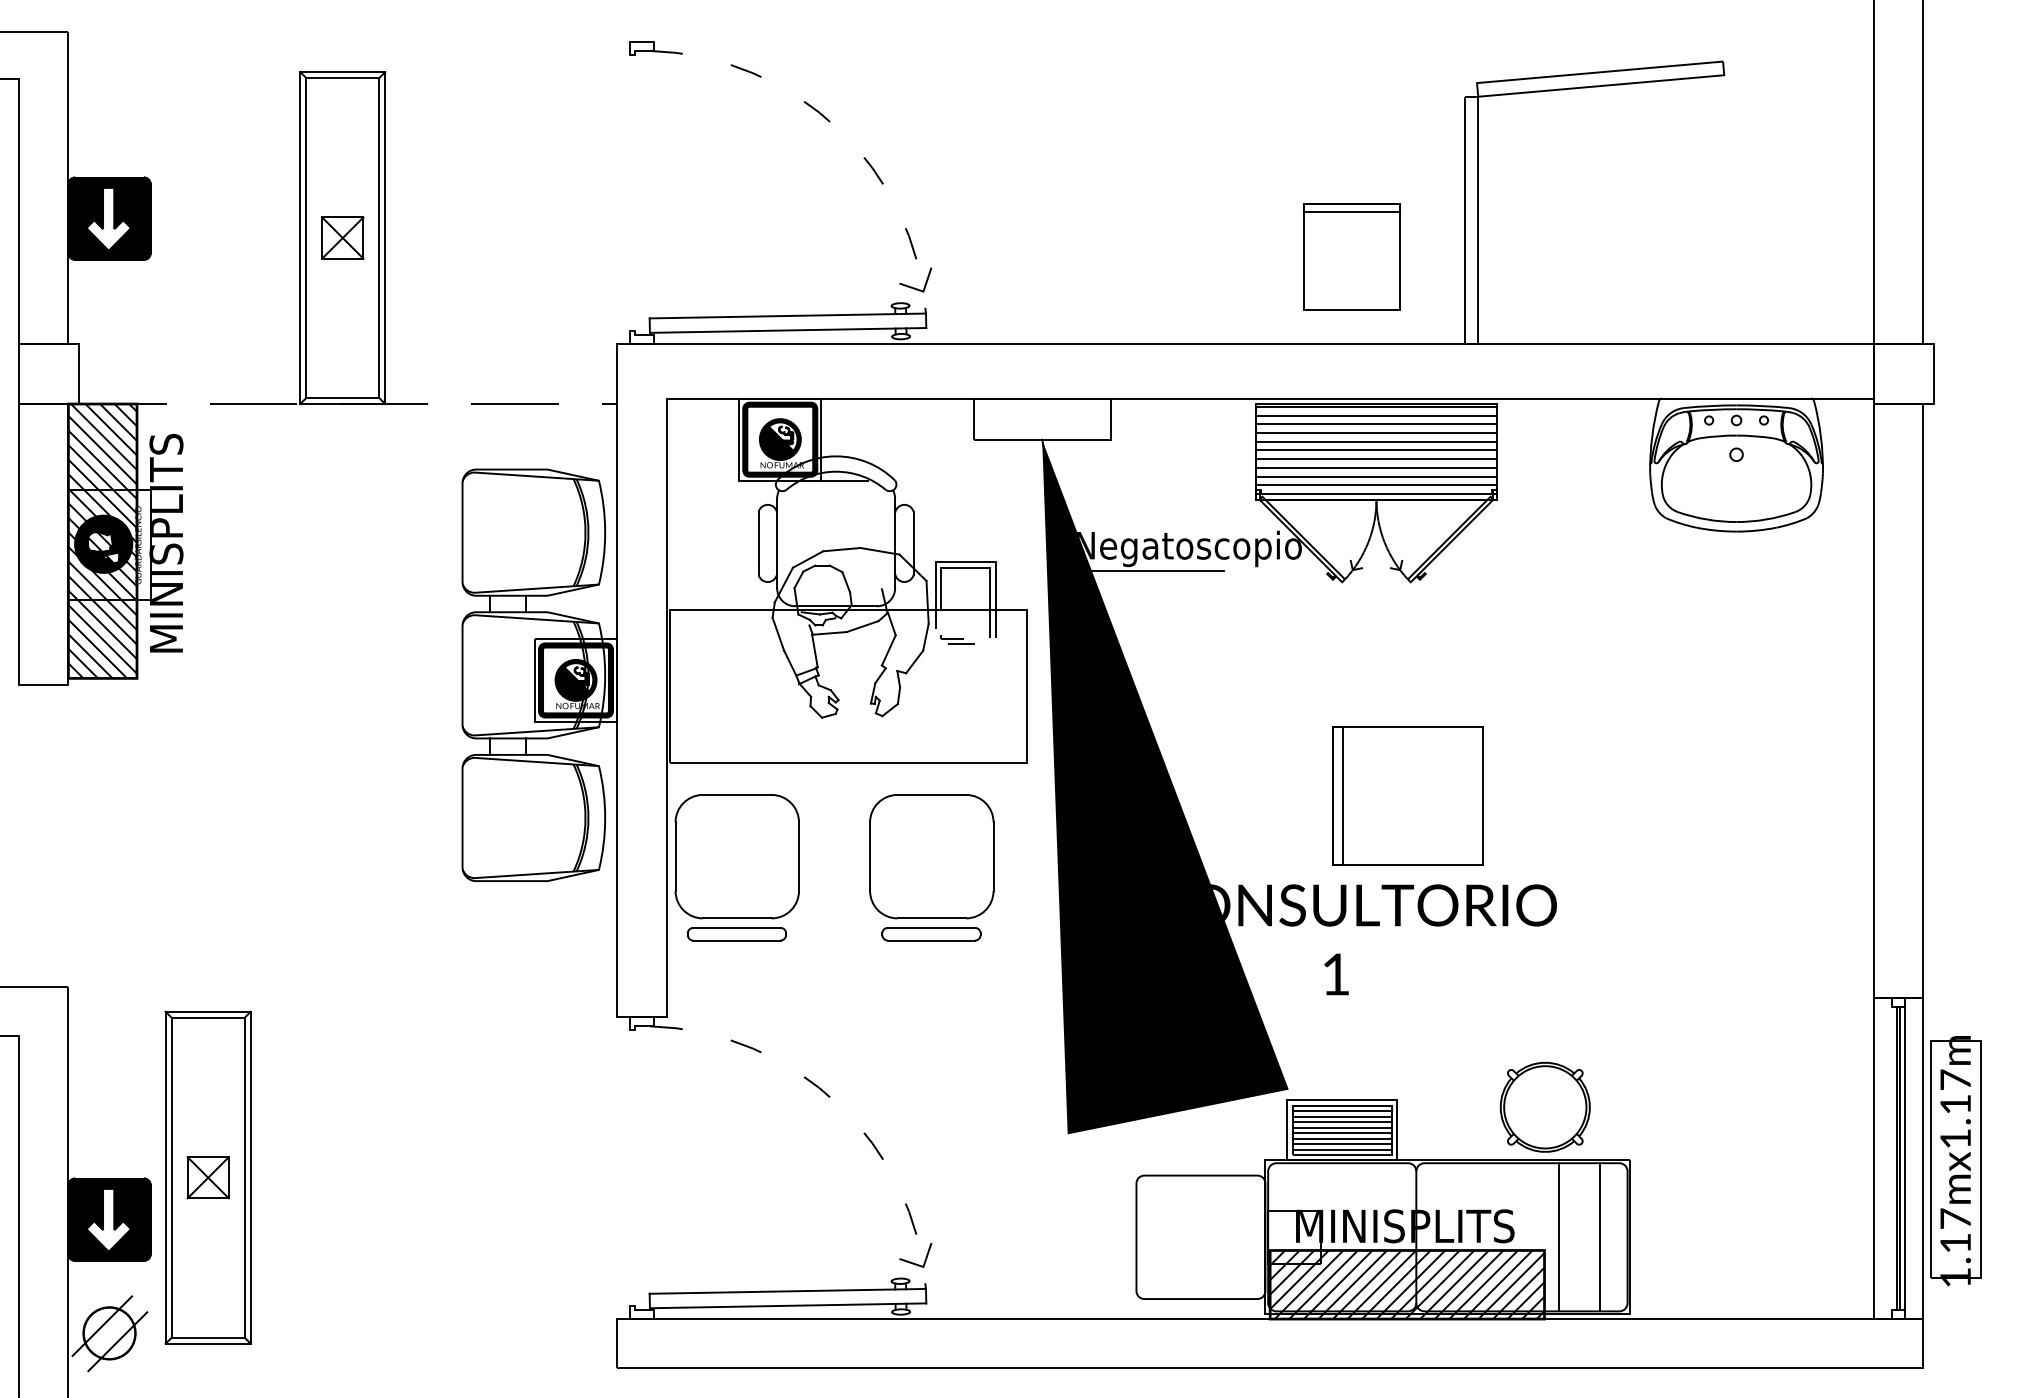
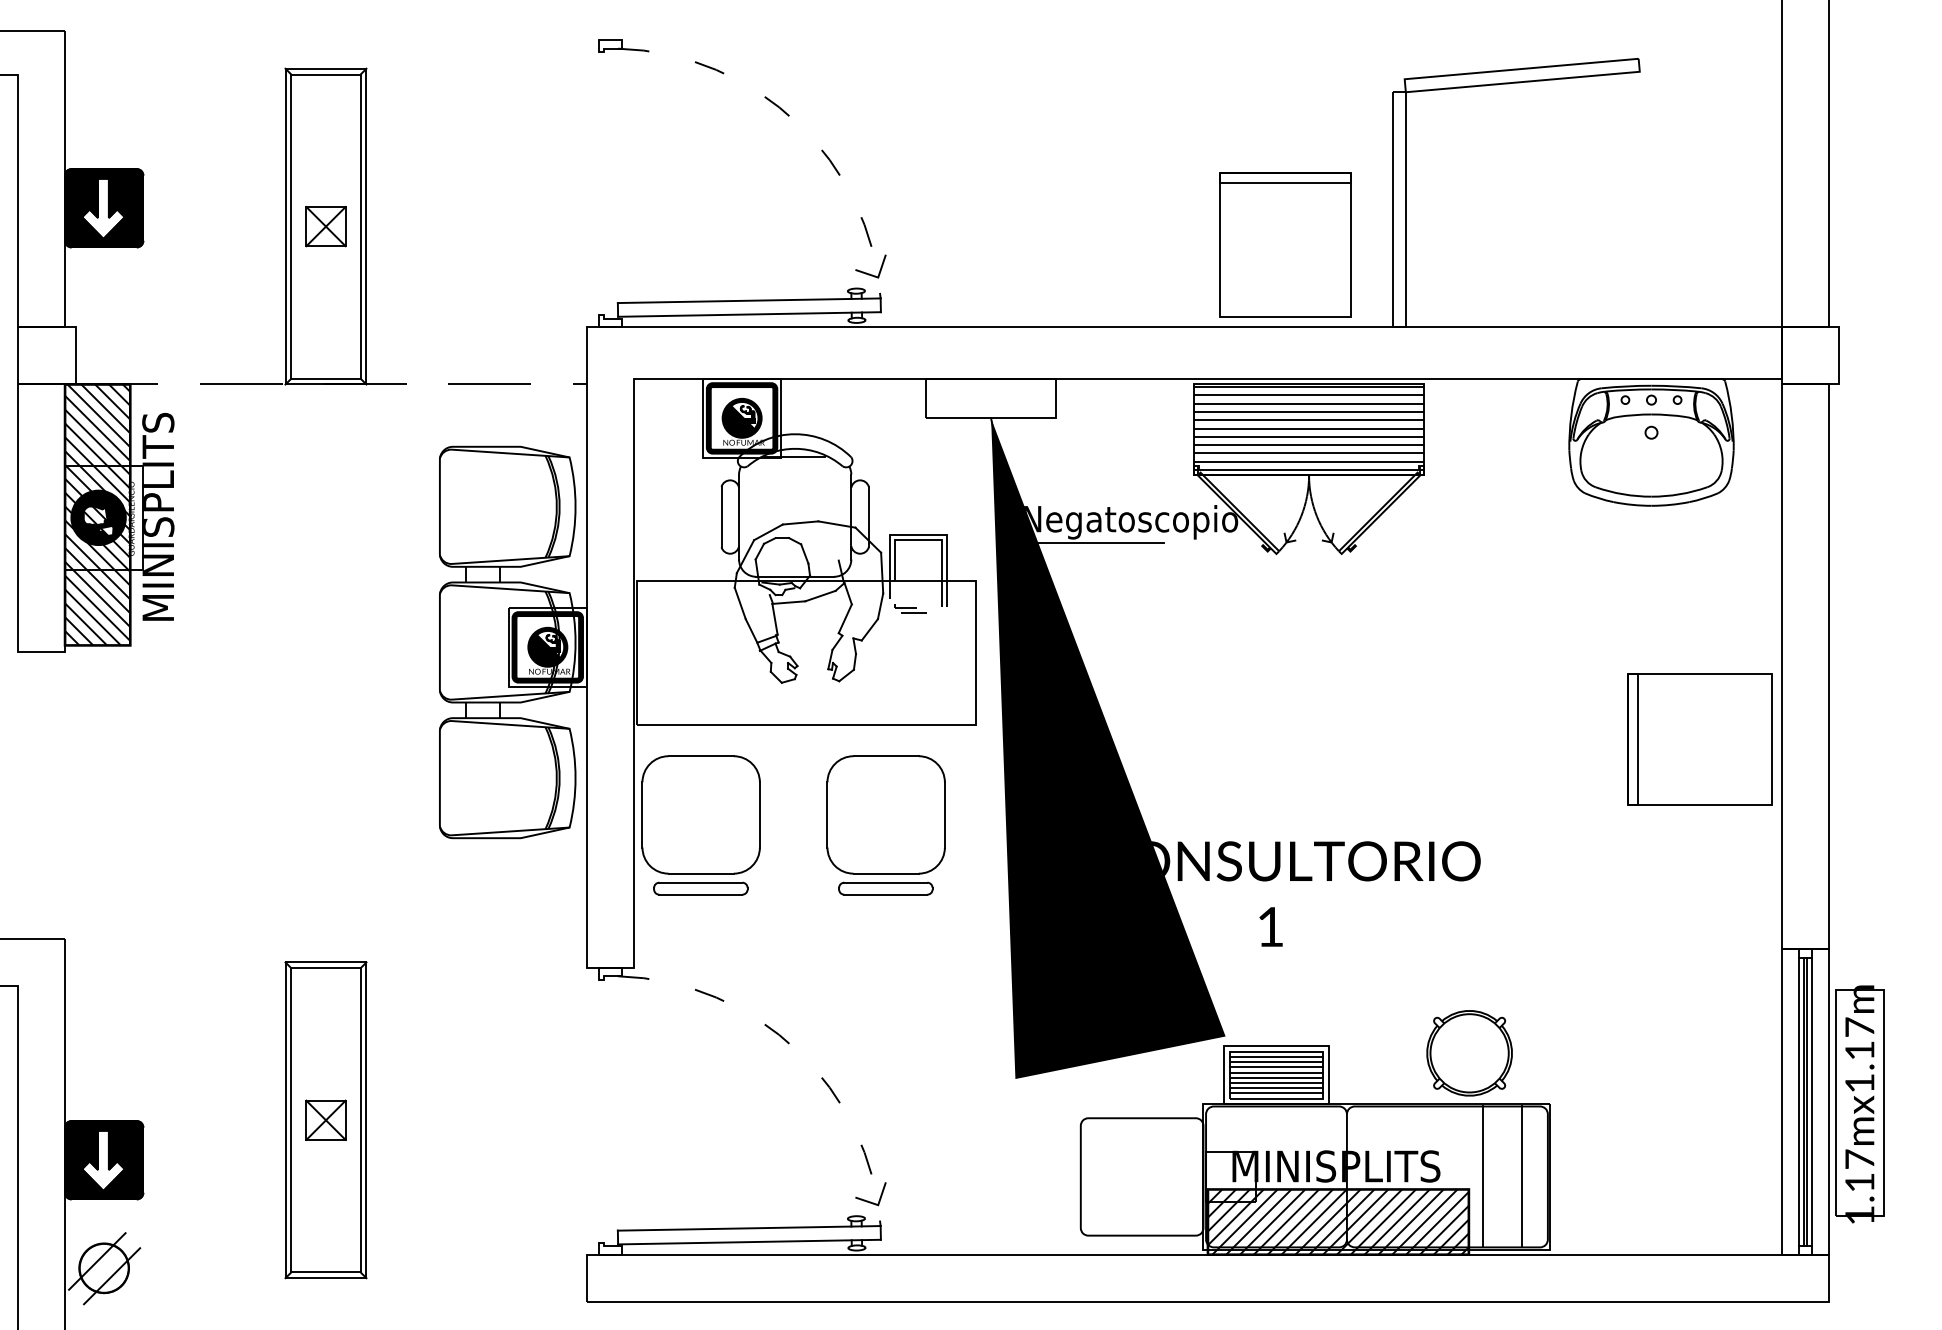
part: (1351, 256) -> (1285, 244), size x1.43
part: (1407, 796) -> (1699, 739), moved
line: (1892, 1157) -> (1799, 1101), added
part: (207, 1177) -> (325, 1120), moved

